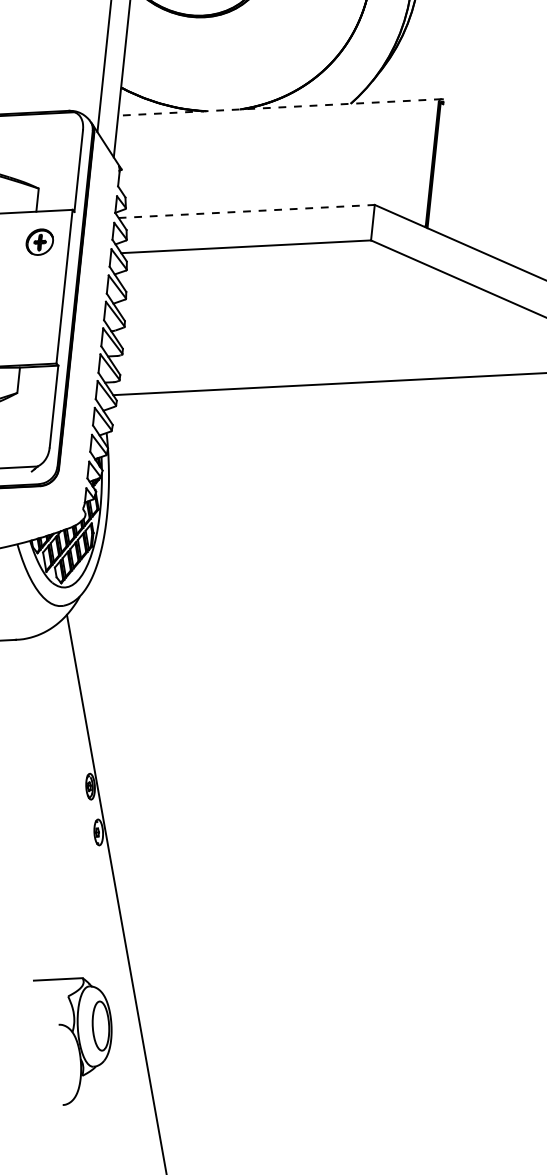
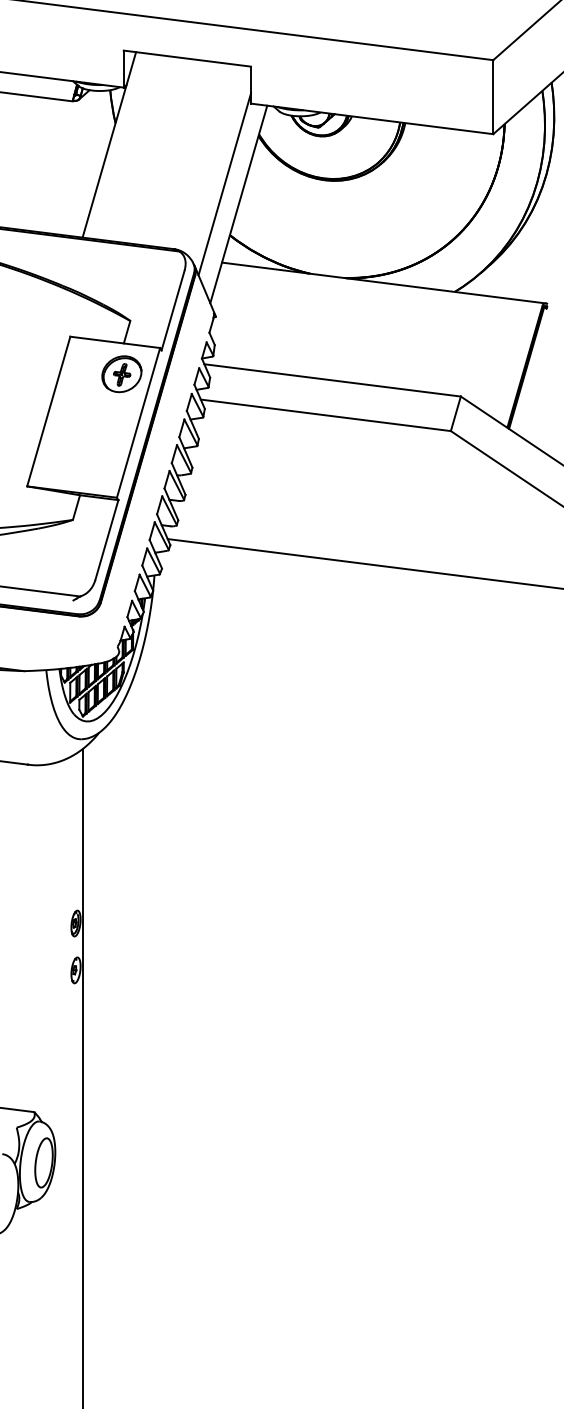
line: (279, 106) -> (383, 282), dashed -> solid
line: (247, 211) -> (333, 380), dashed -> solid
part: (39, 242) -> (121, 374), size x1.43

